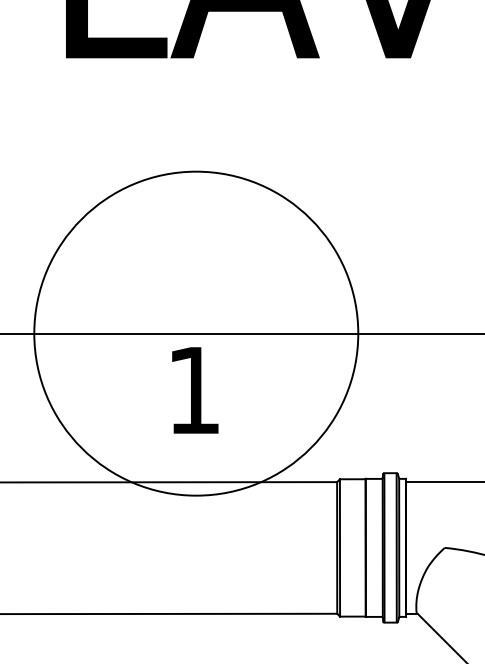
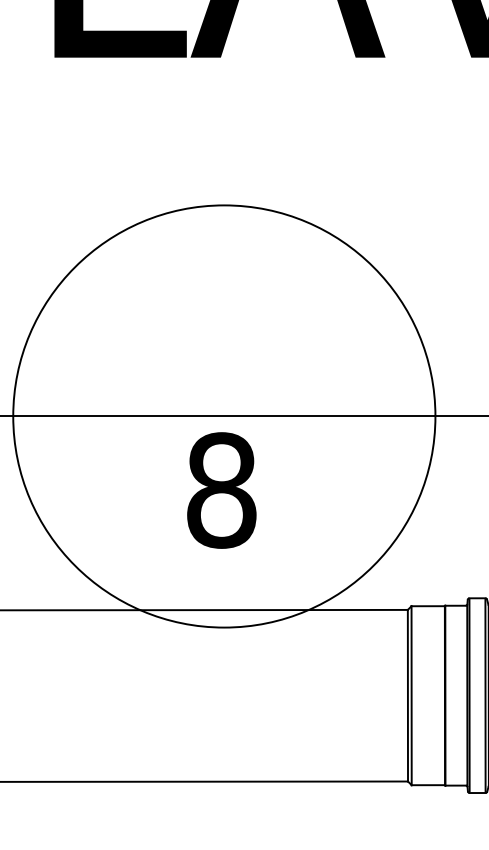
text: (193, 390) -> (220, 490), 1 -> 8

